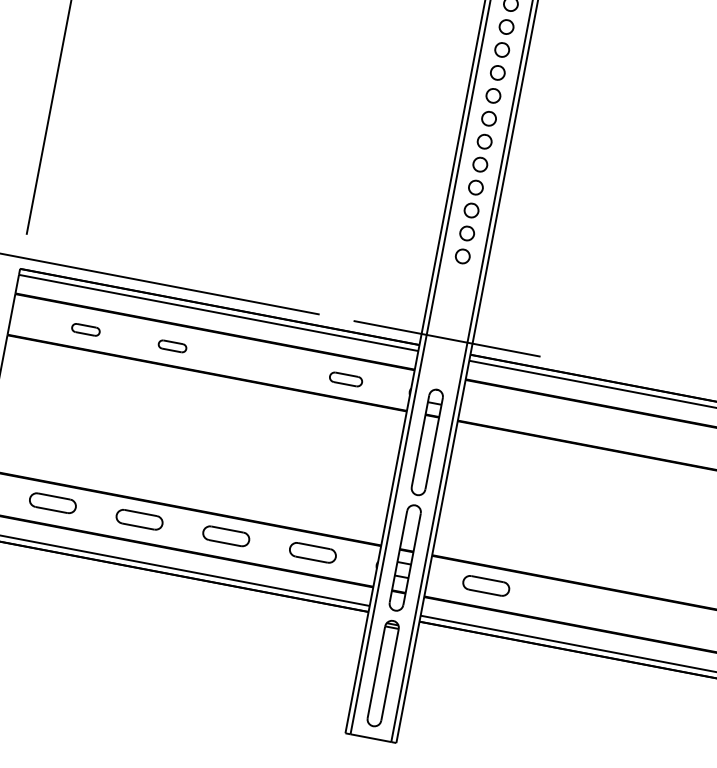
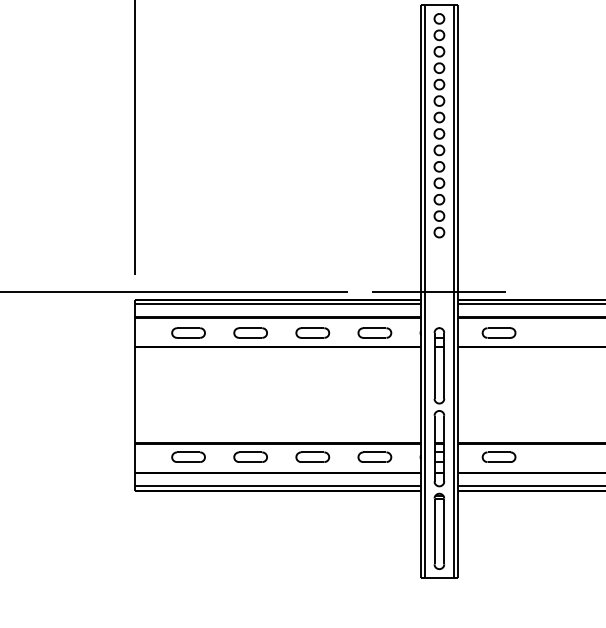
part: (86, 329) -> (188, 332), size x1.67
part: (172, 345) -> (250, 332), size x1.67
part: (259, 362) -> (312, 332), added
part: (345, 378) -> (374, 332), size x1.43
part: (518, 411) -> (498, 332), added

